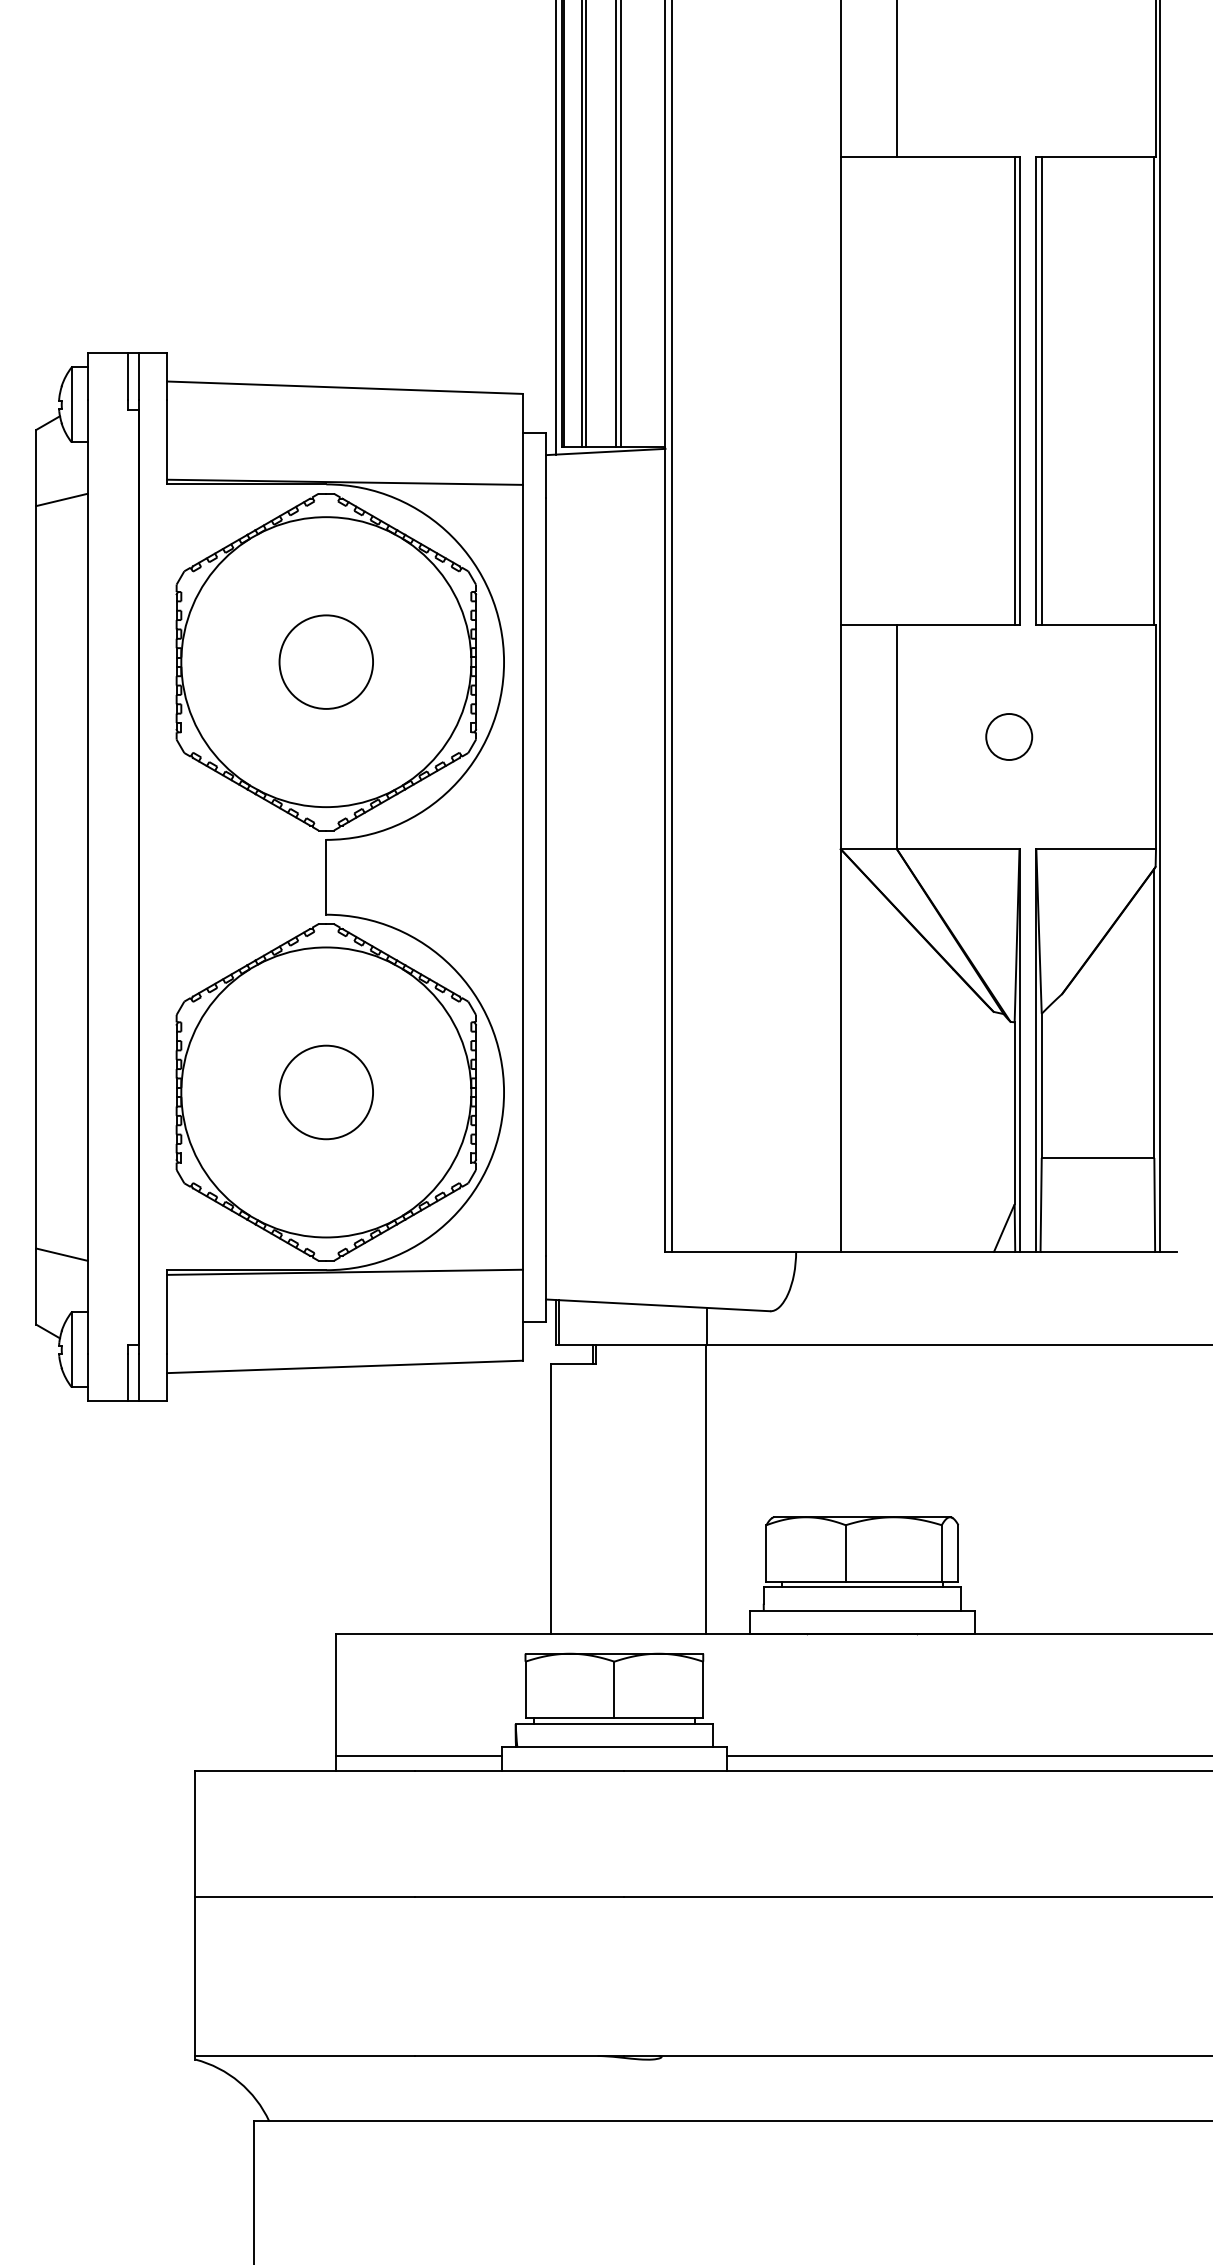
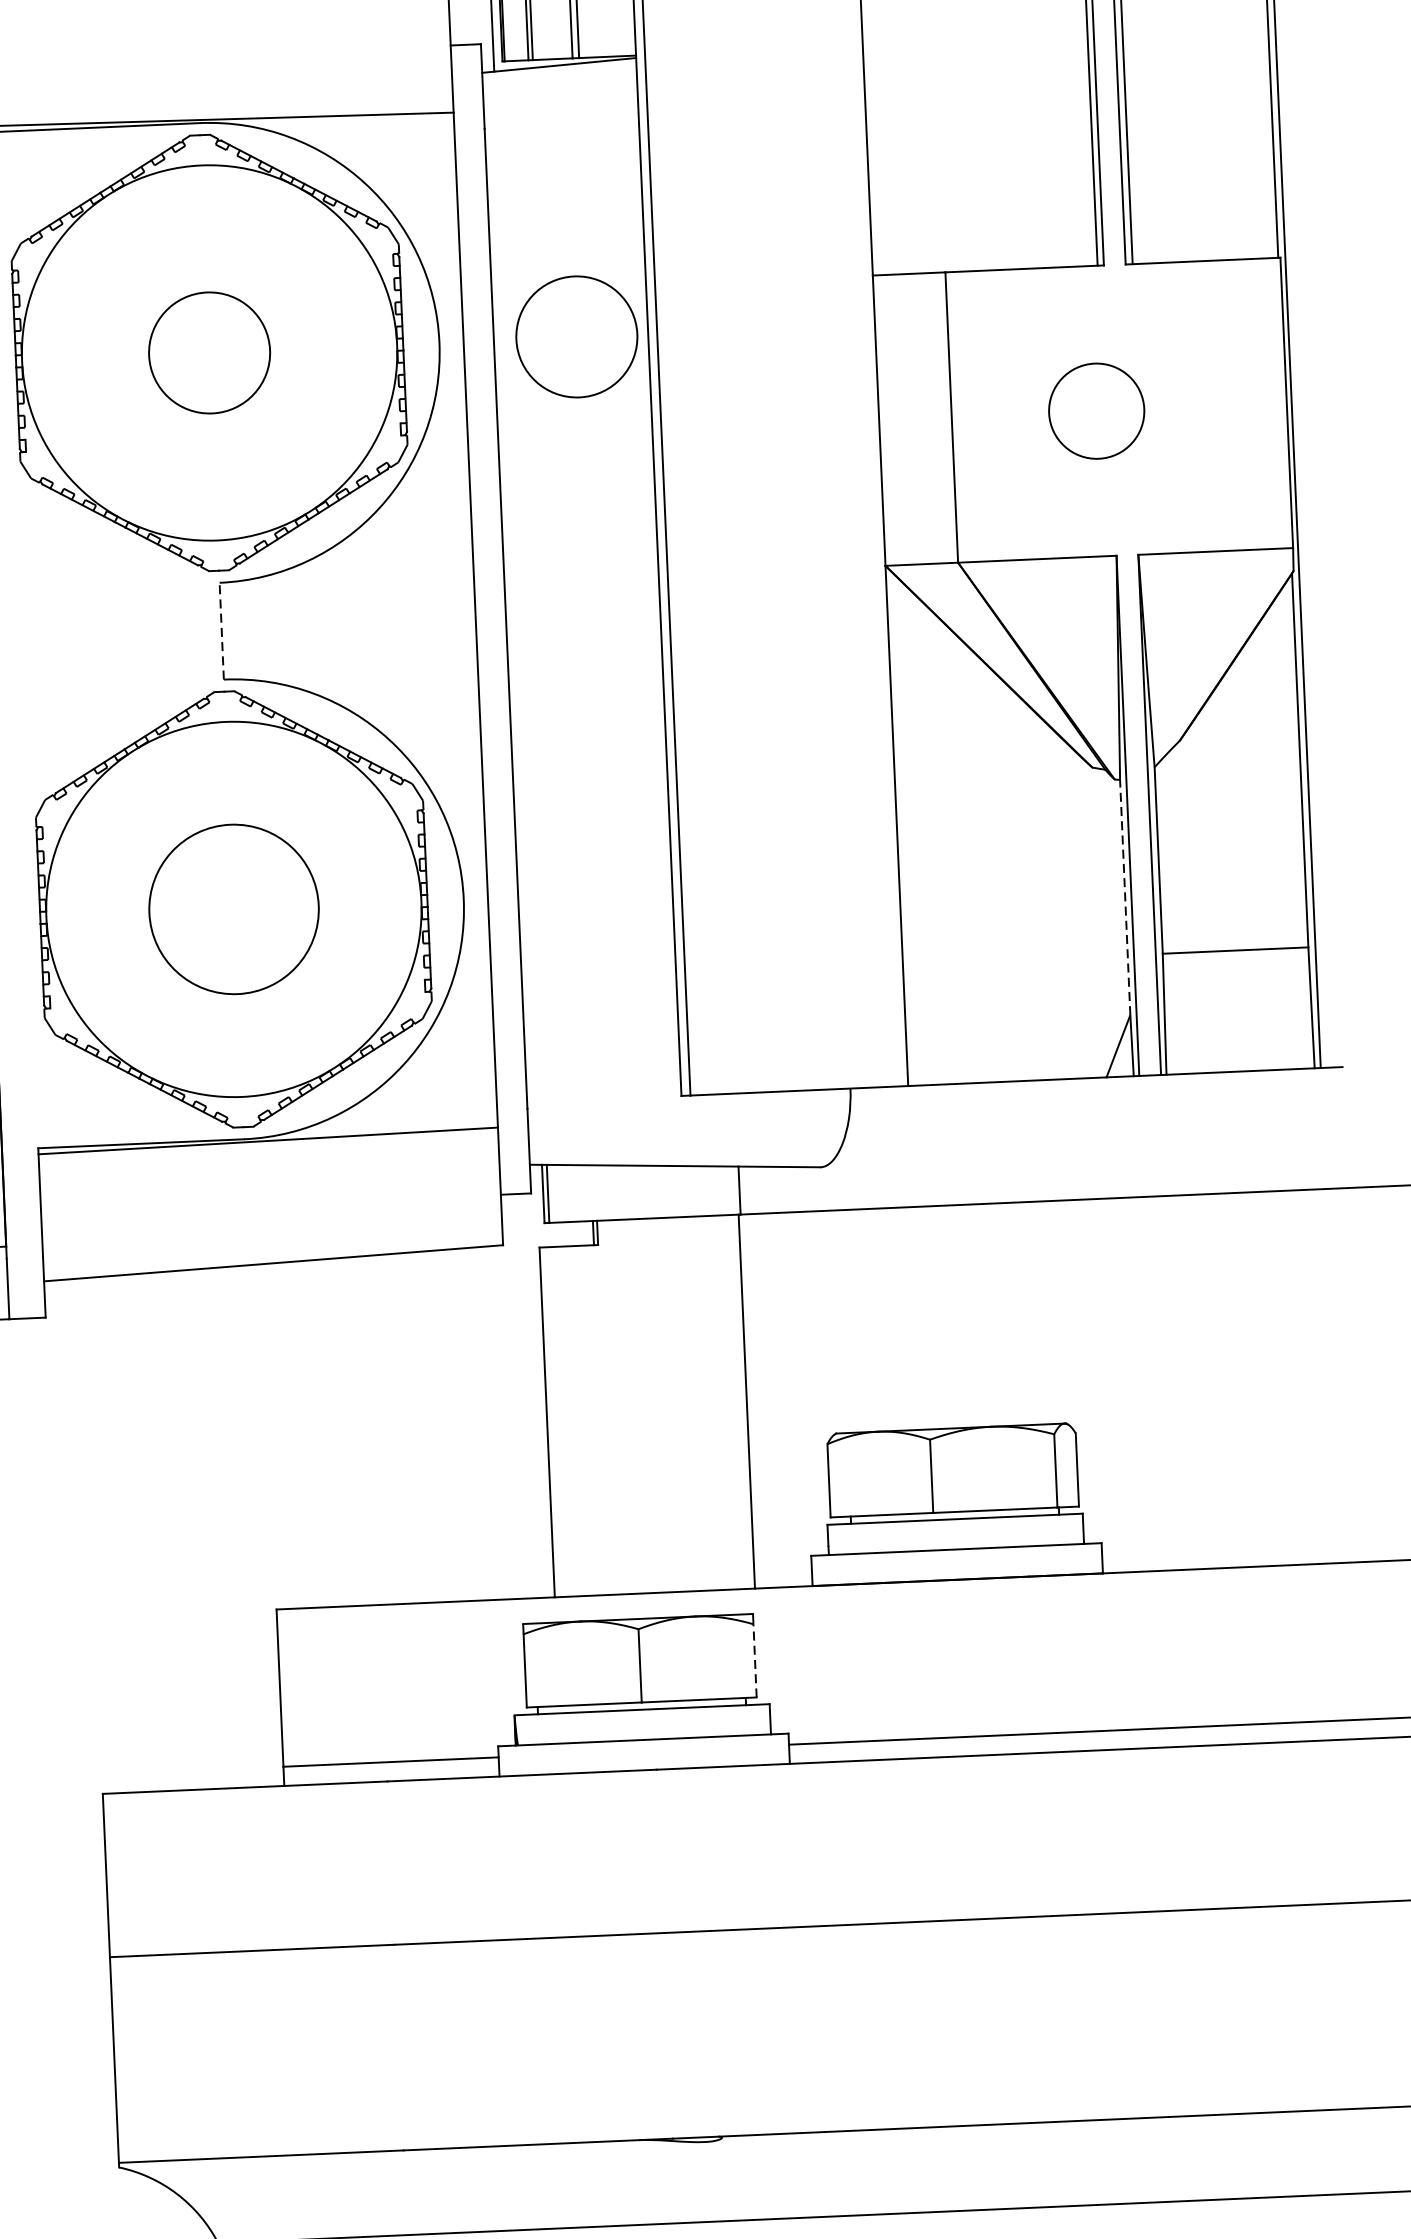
circle: (609, 661) -> (575, 336), added
circle: (1009, 736) -> (1097, 410), size x1.6
line: (326, 876) -> (221, 630), solid -> dashed
circle: (325, 1092) -> (232, 909), size x1.4
line: (1014, 1113) -> (1125, 897), solid -> dashed
line: (703, 1689) -> (755, 1660), solid -> dashed

